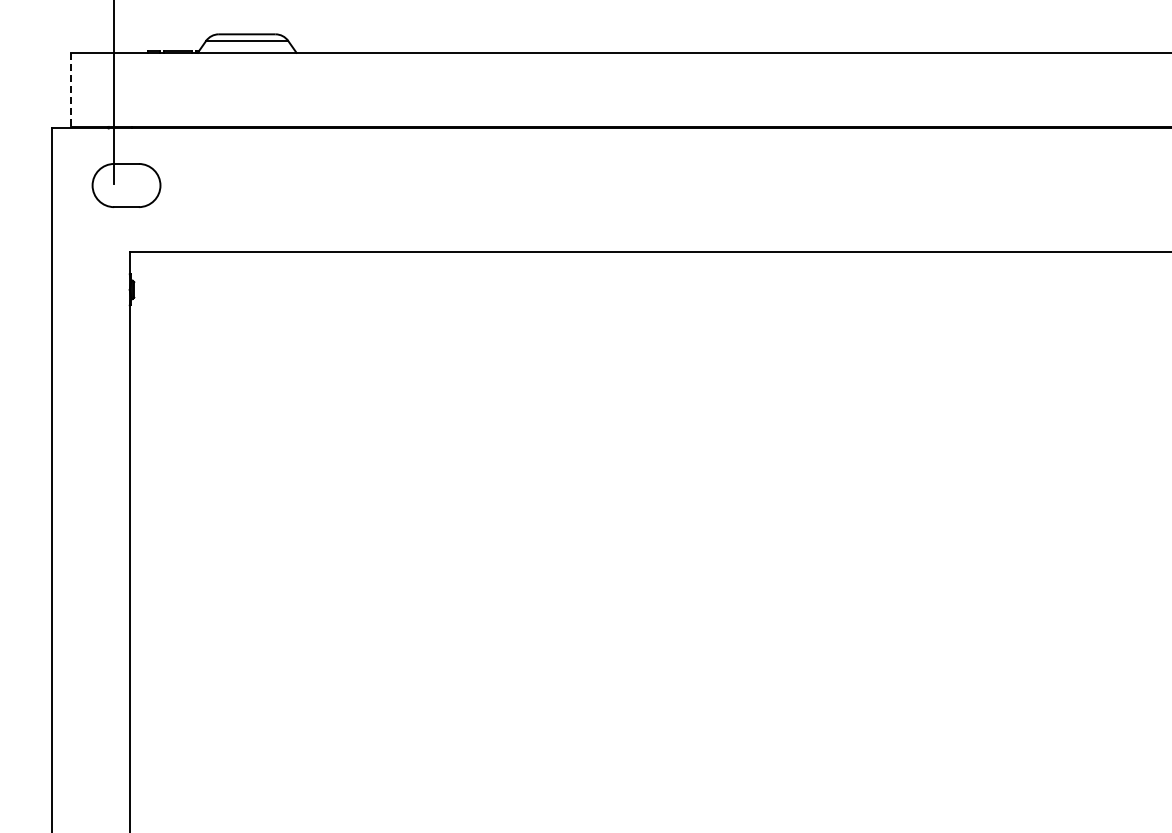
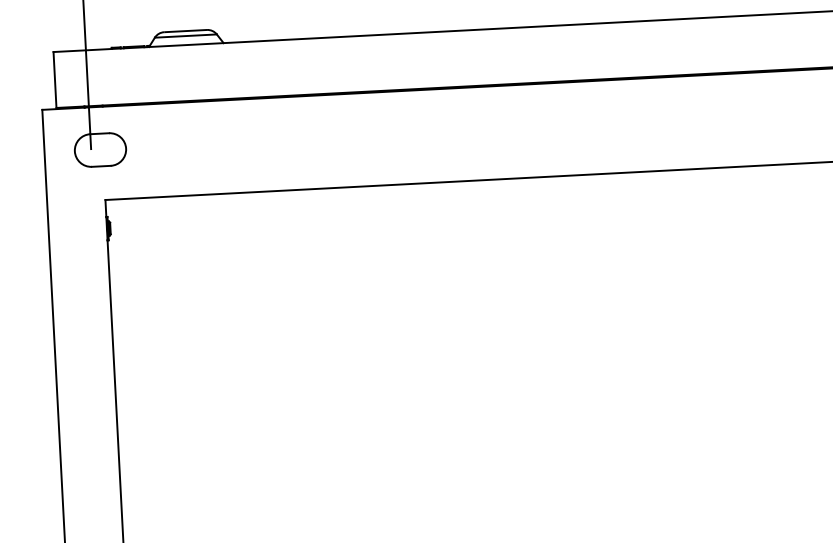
line: (71, 90) -> (55, 80), dashed -> solid

